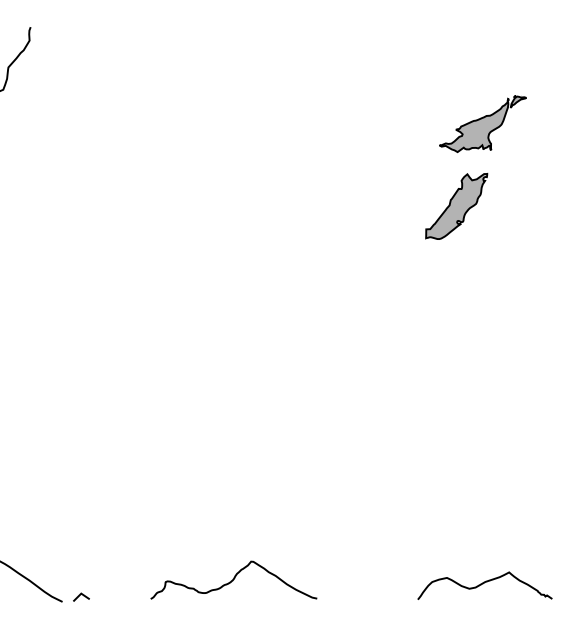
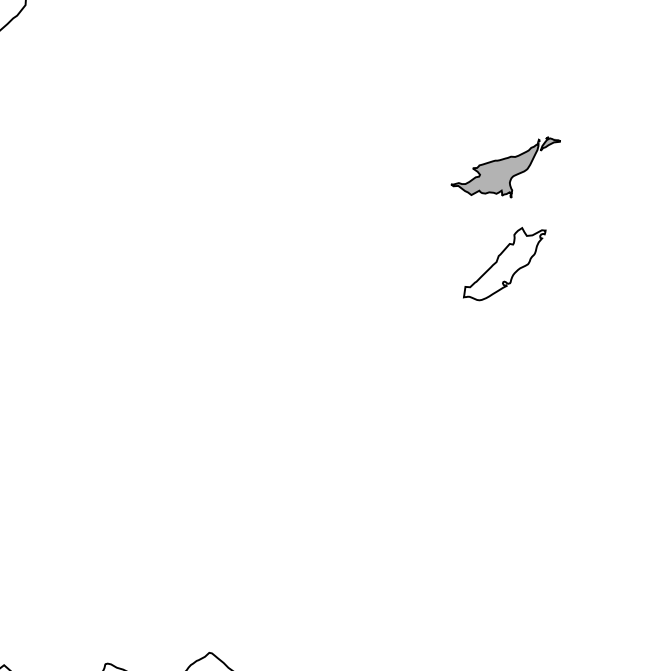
part: (482, 123) -> (505, 165), moved
fill: (456, 206) -> (504, 264), removed

